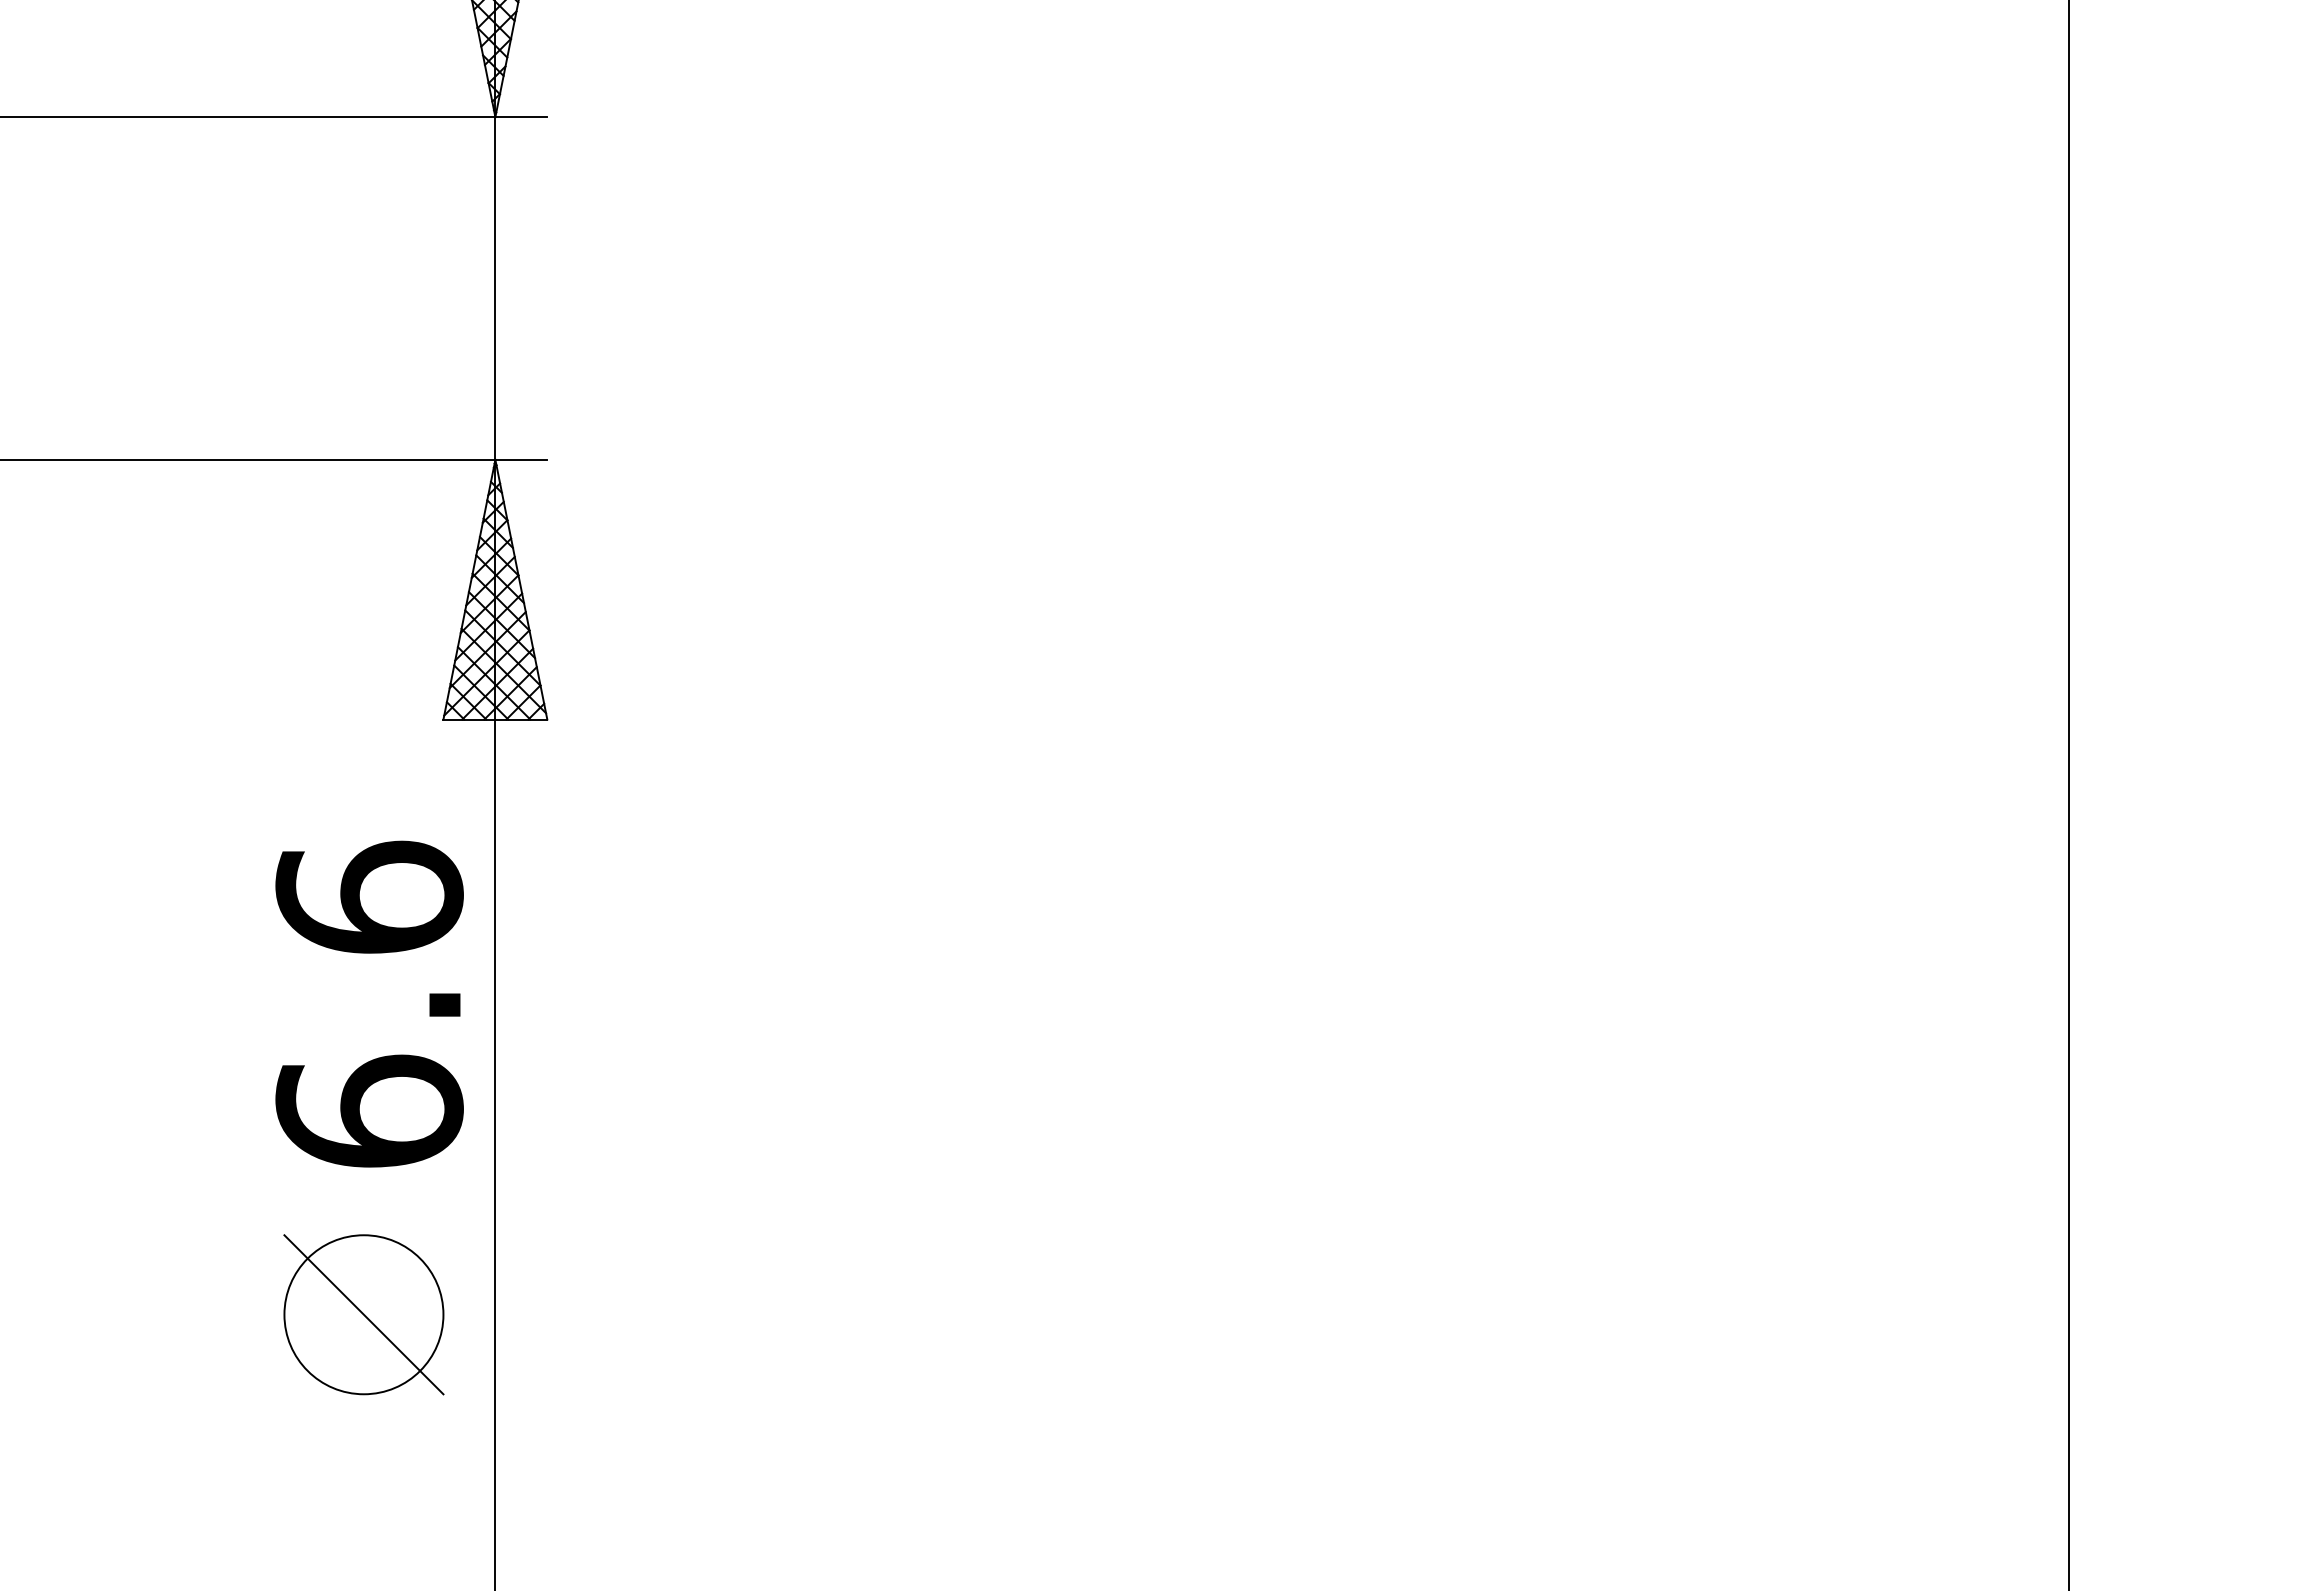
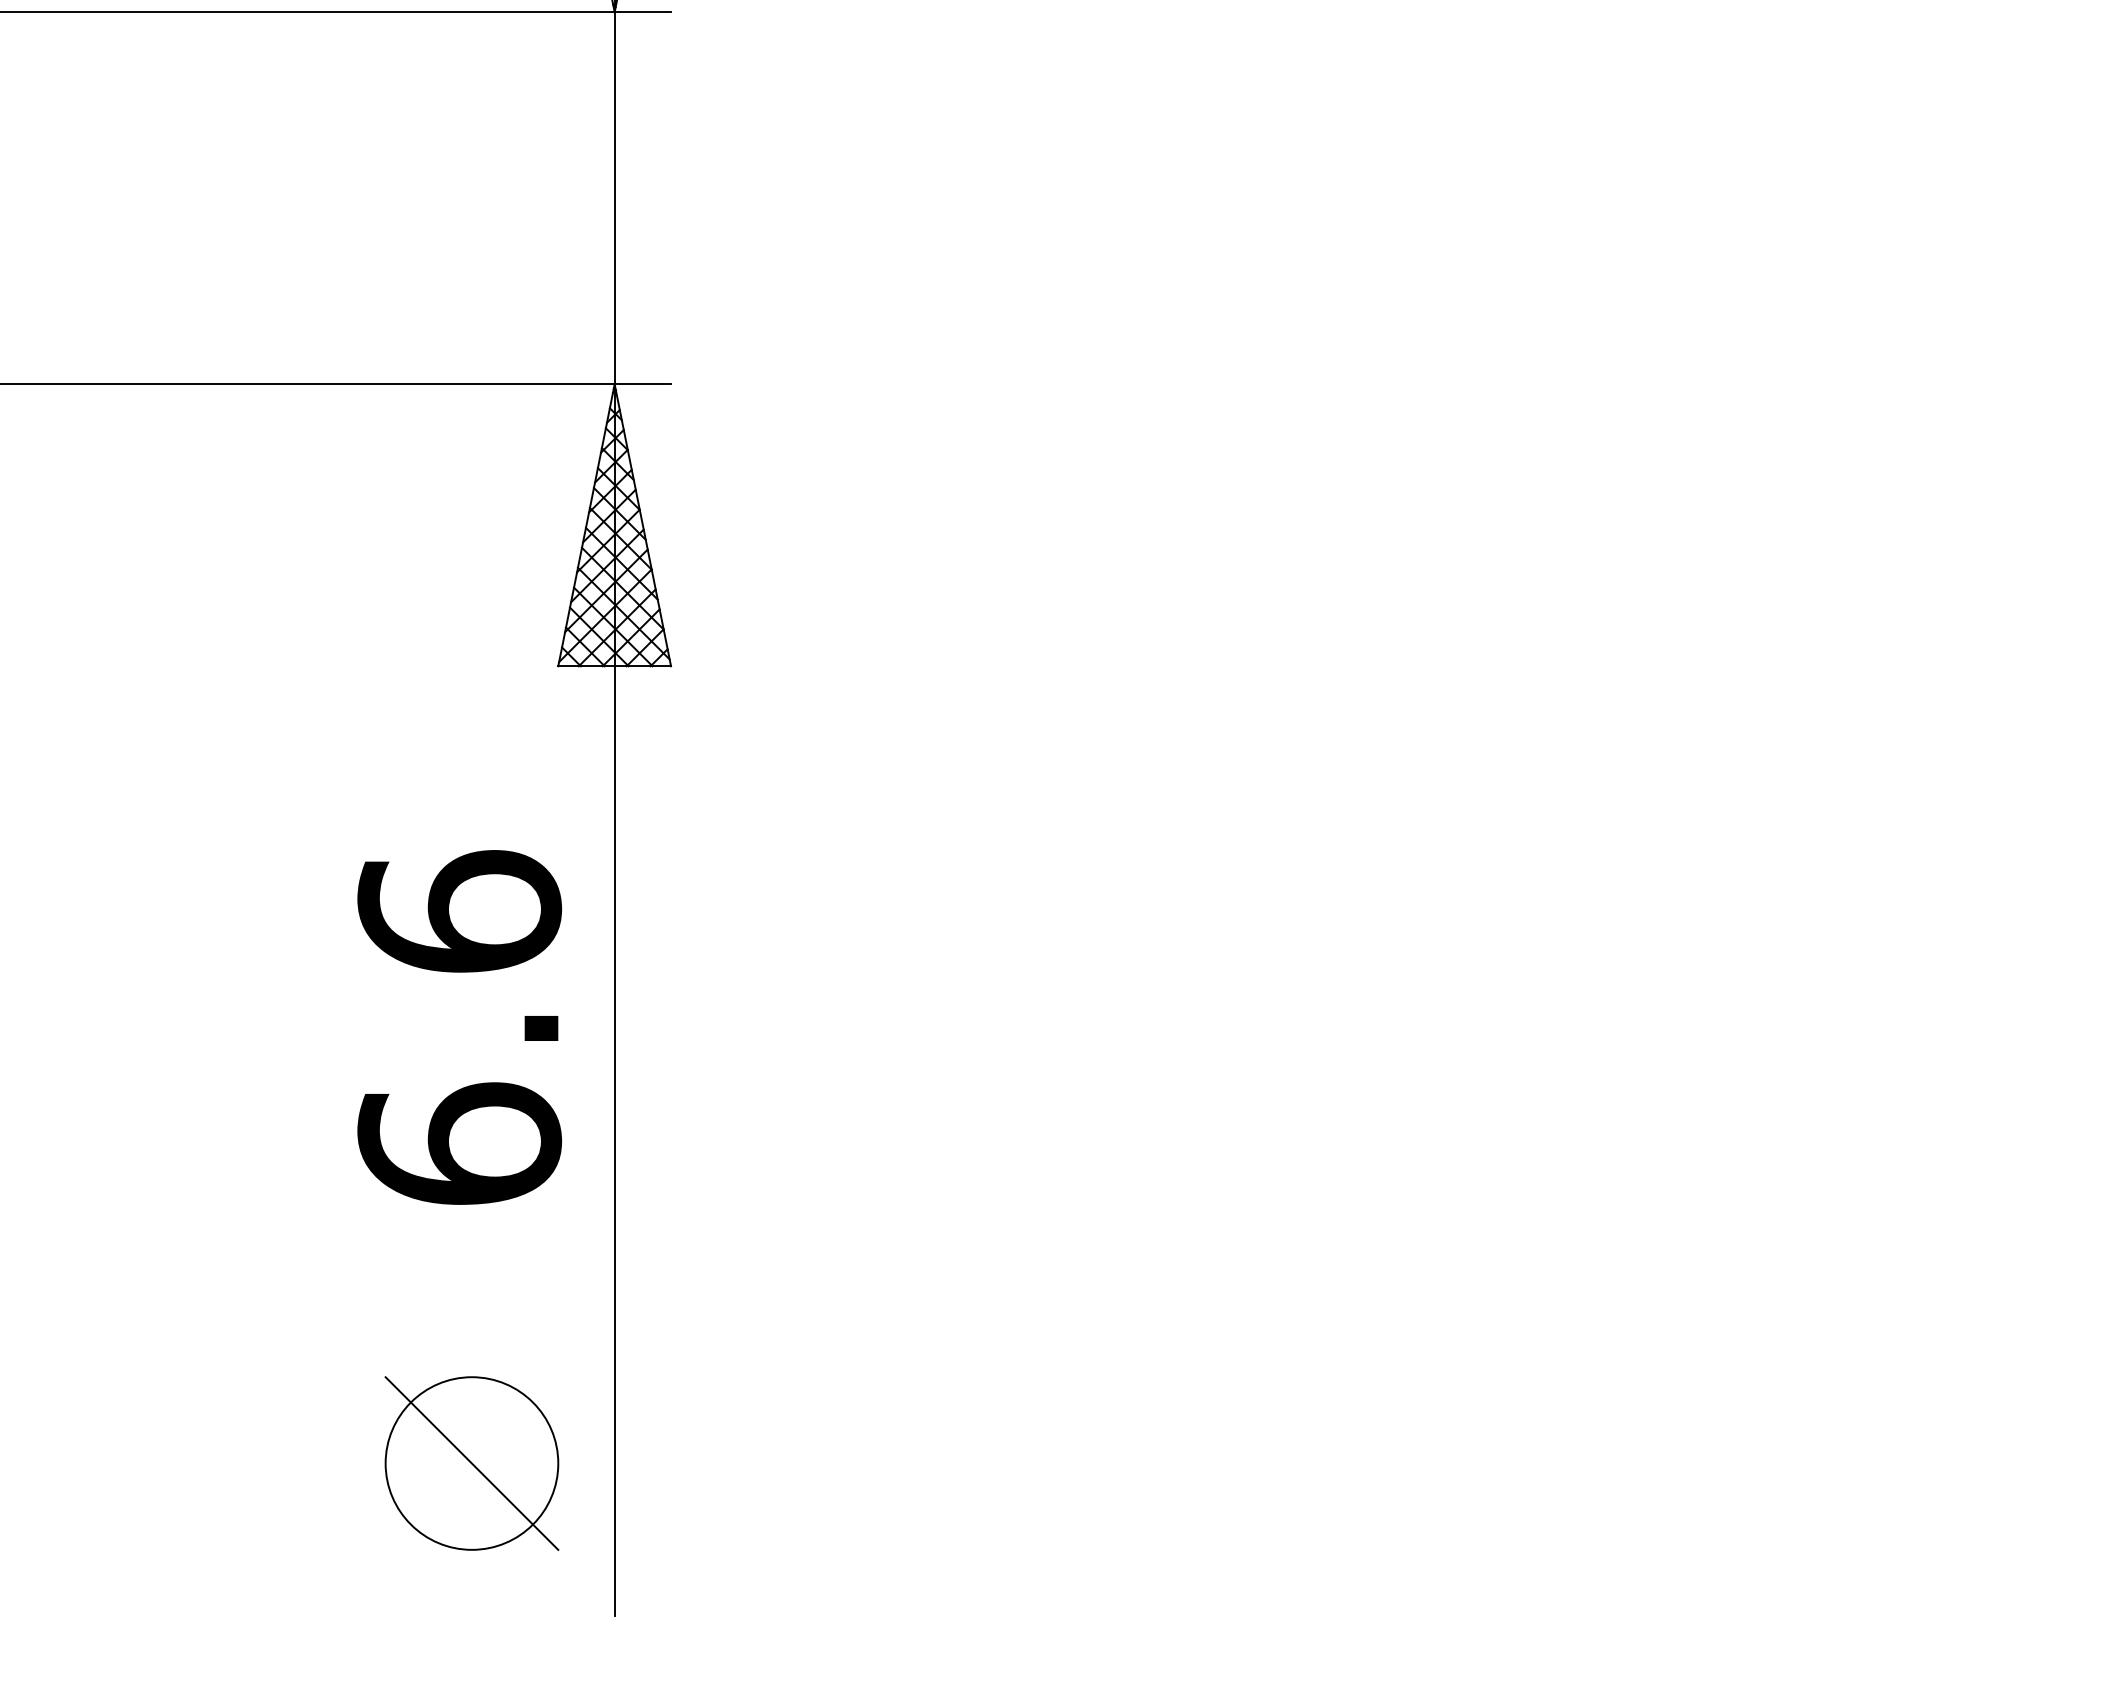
text: (369, 1003) -> (459, 1026), moved
part: (363, 1314) -> (471, 1463), moved

